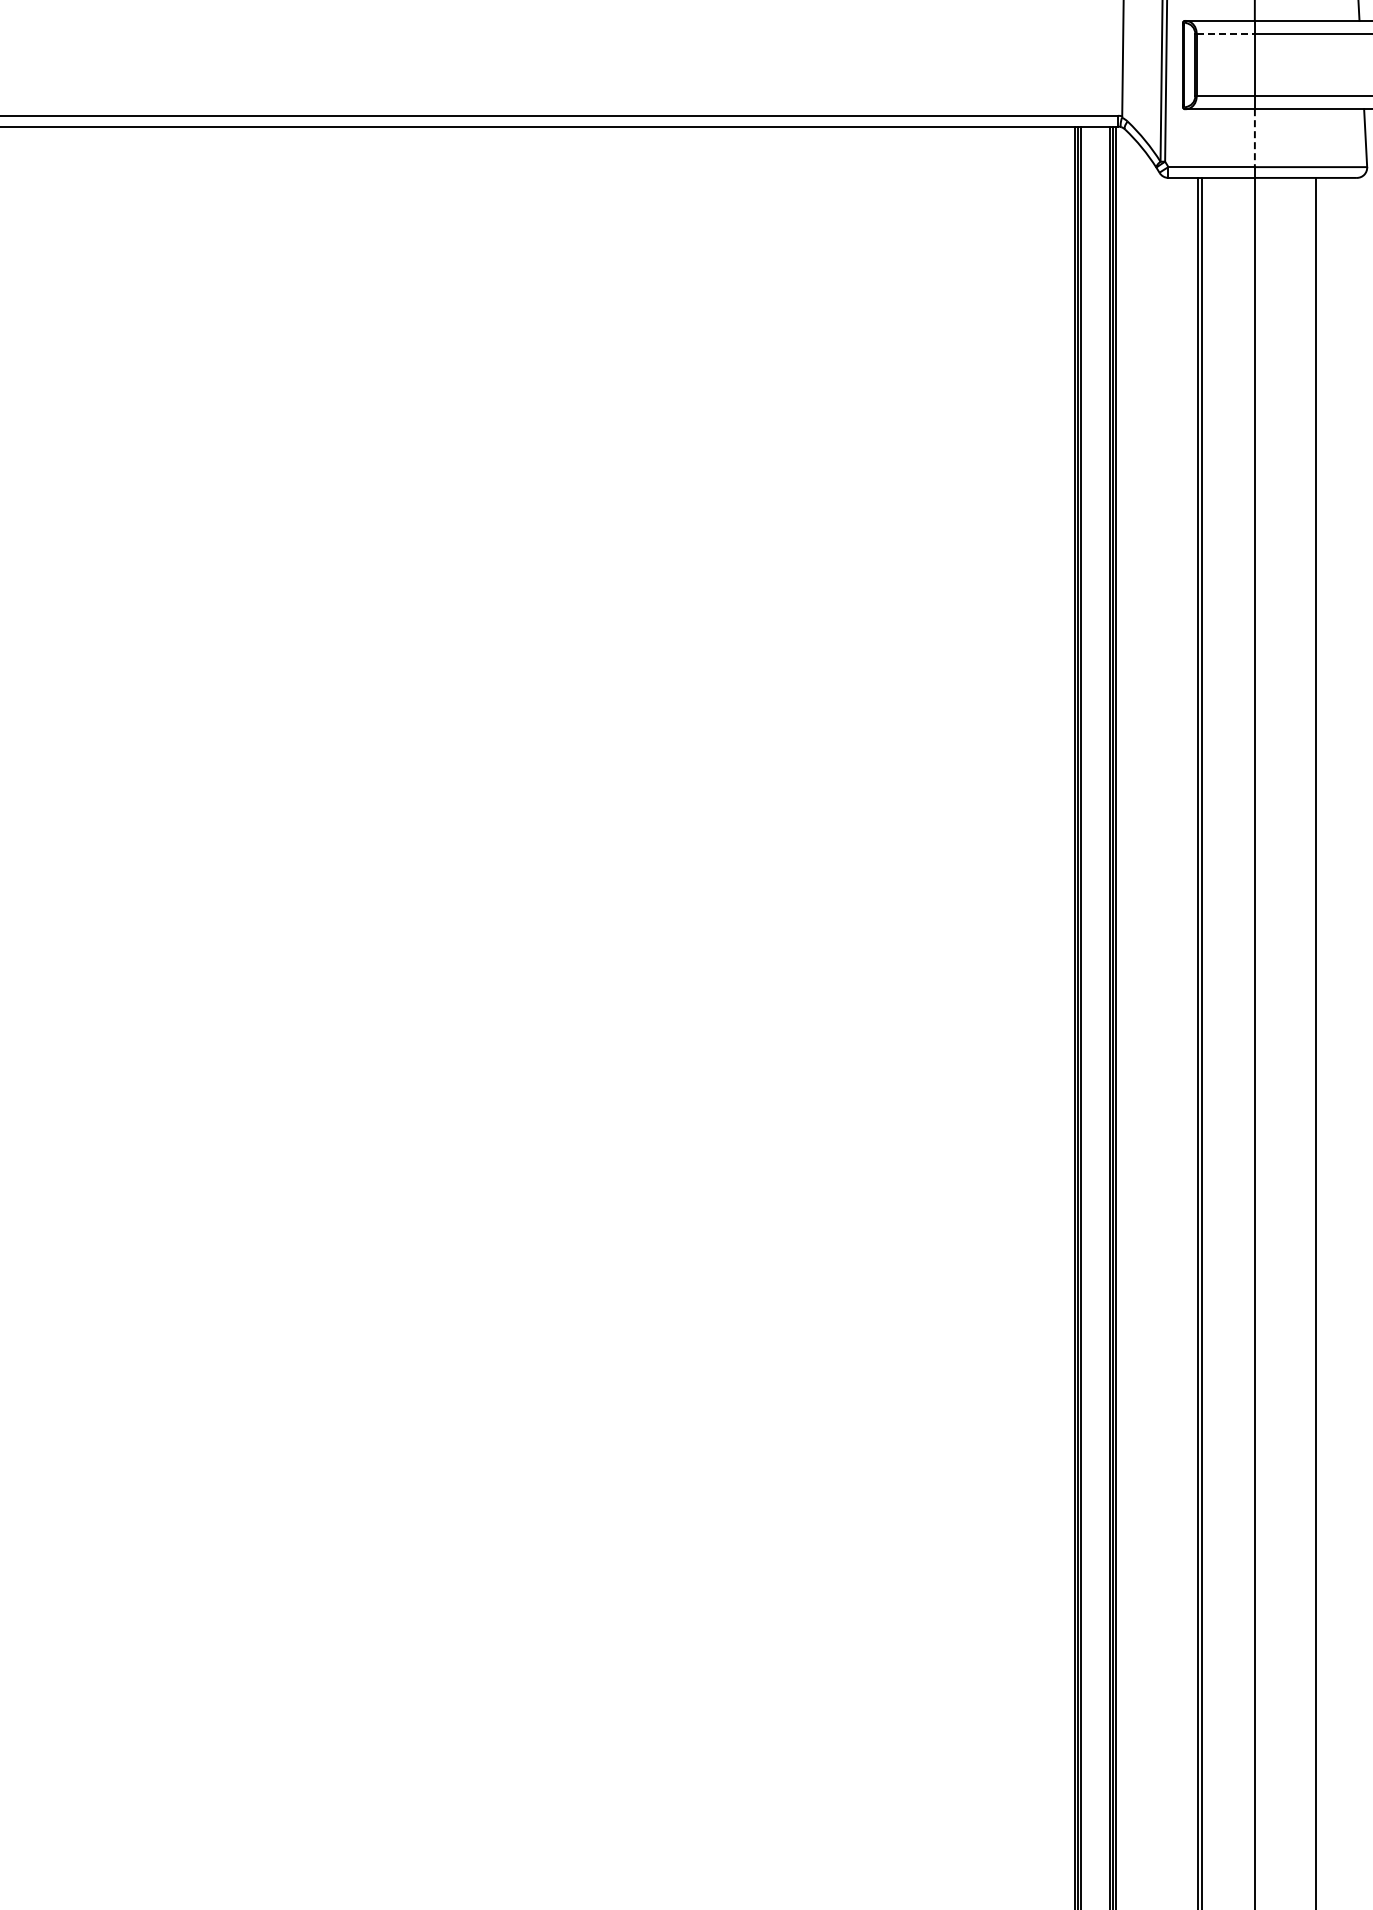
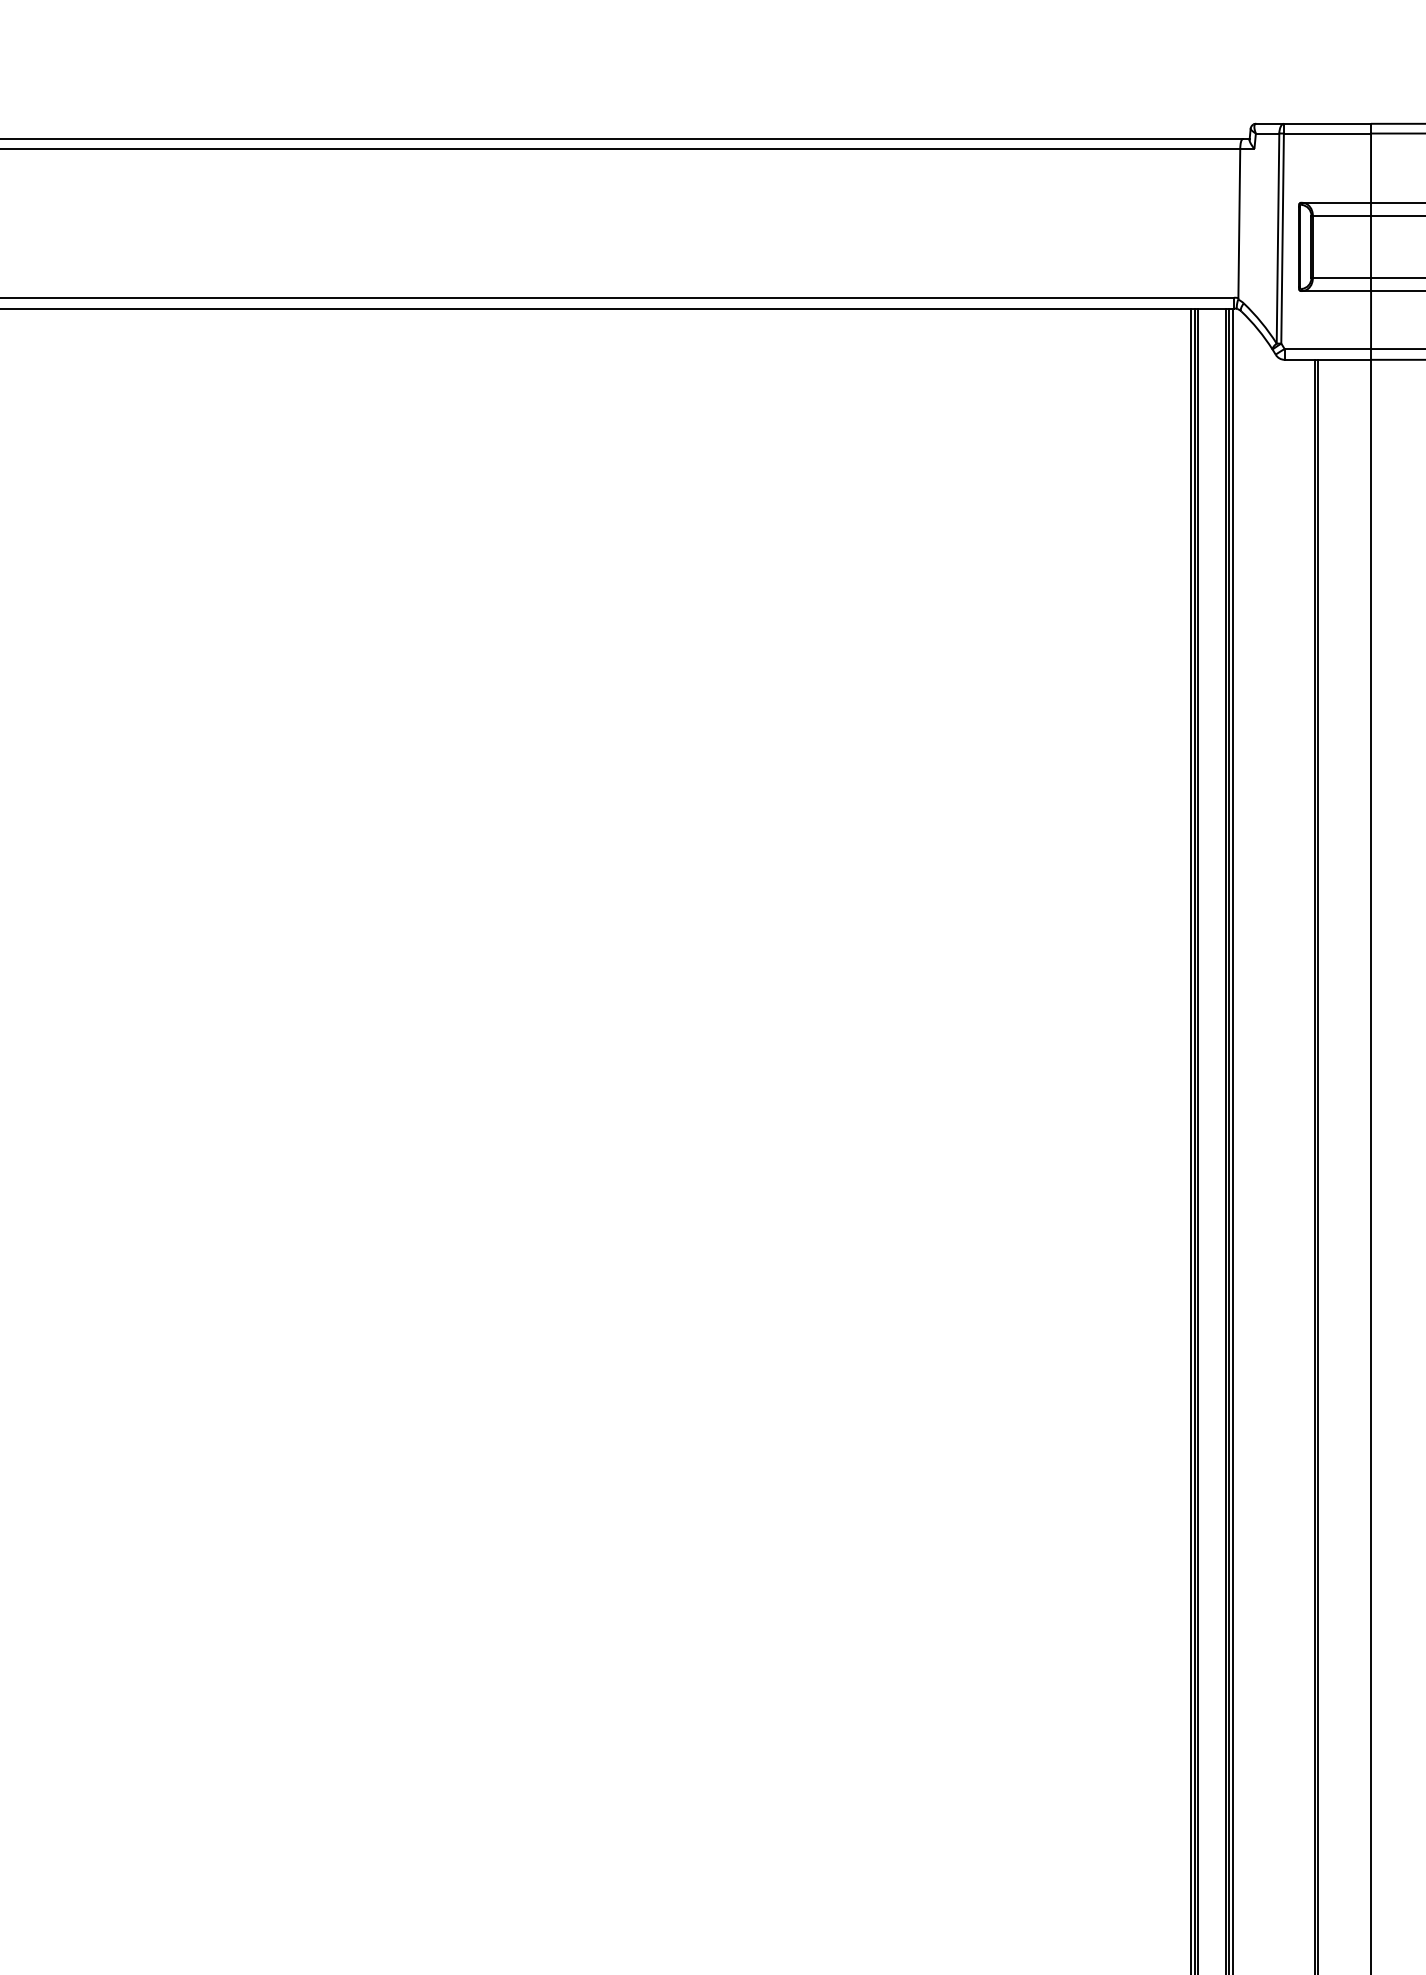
line: (1226, 33) -> (1342, 215), dashed -> solid
line: (1255, 138) -> (1371, 320), dashed -> solid

